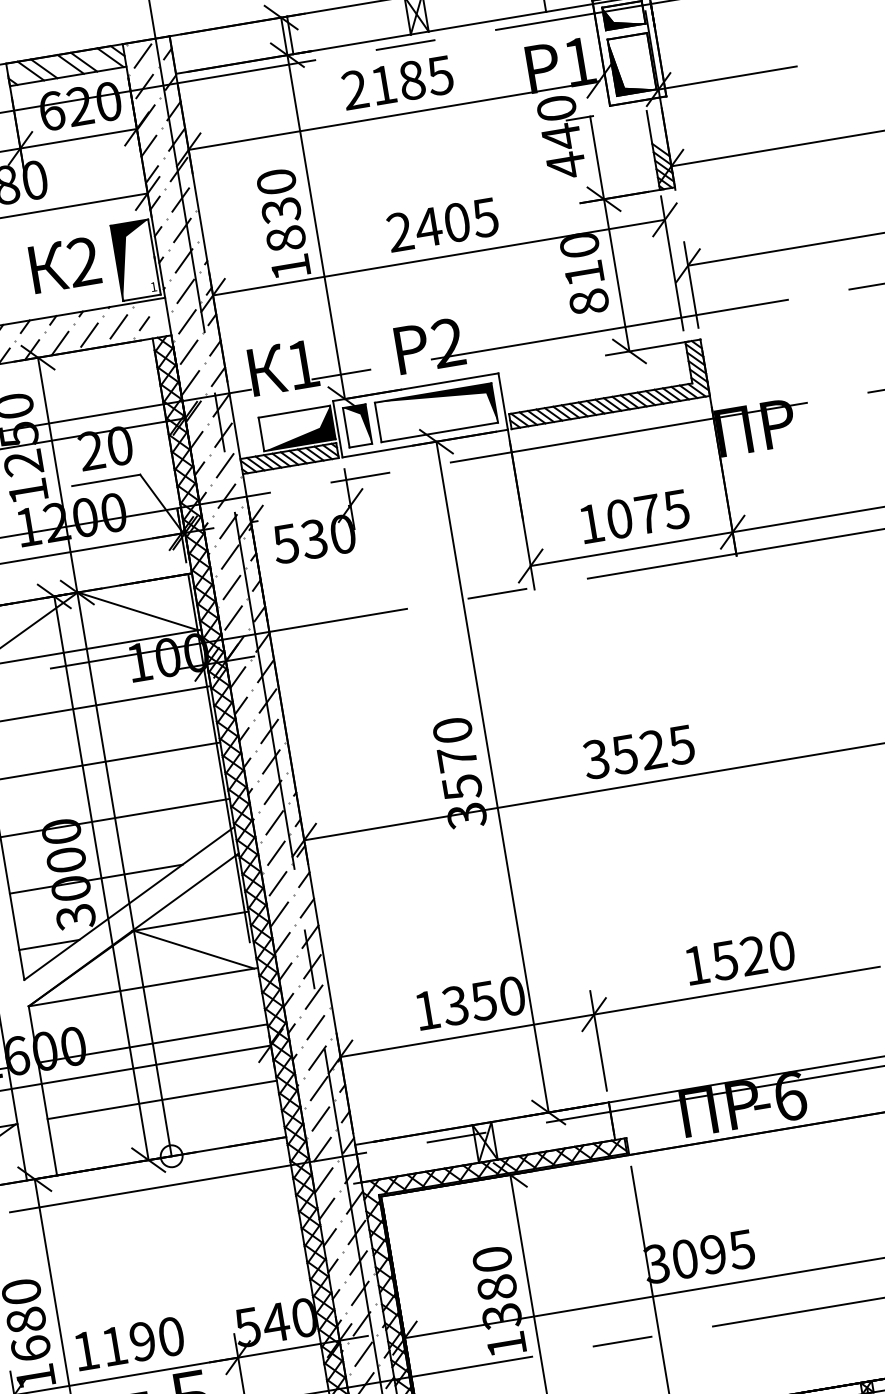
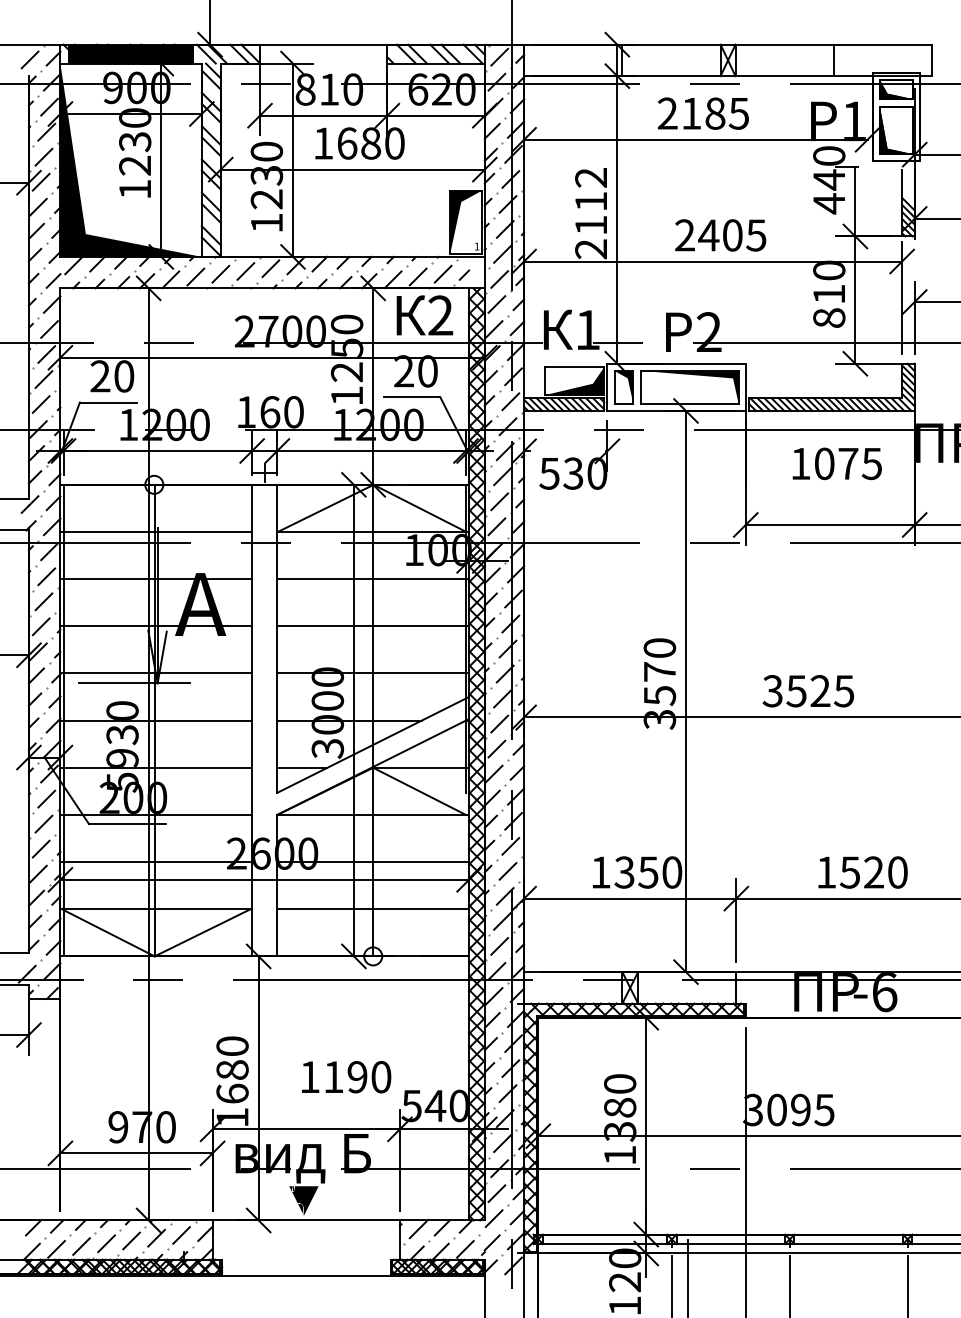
text: (284, 224) -> (591, 213), 1830 -> 2112
text: (64, 264) -> (424, 315), moved
text: (633, 516) -> (836, 463), moved
text: (129, 1344) -> (346, 1077), moved

